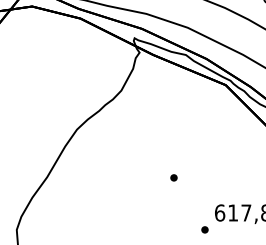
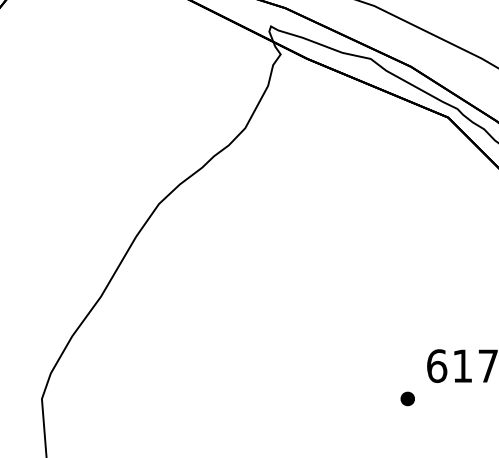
part: (173, 177) -> (346, 297), removed

